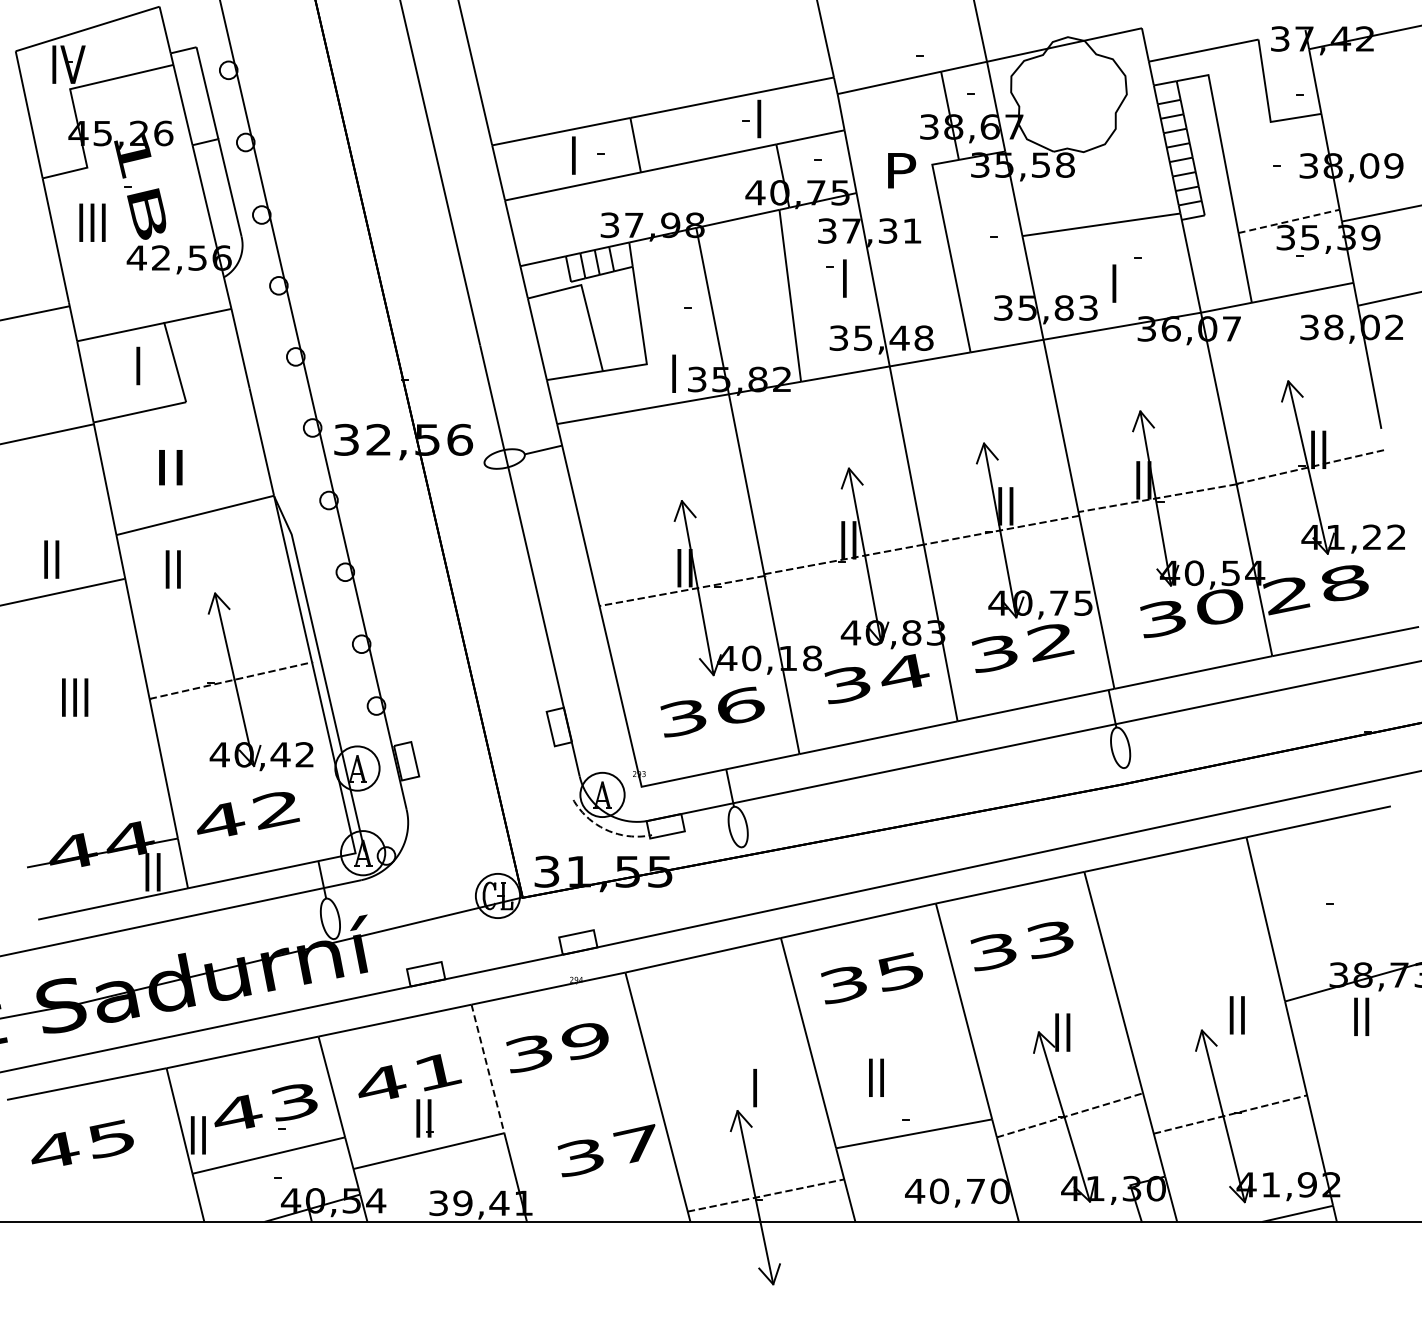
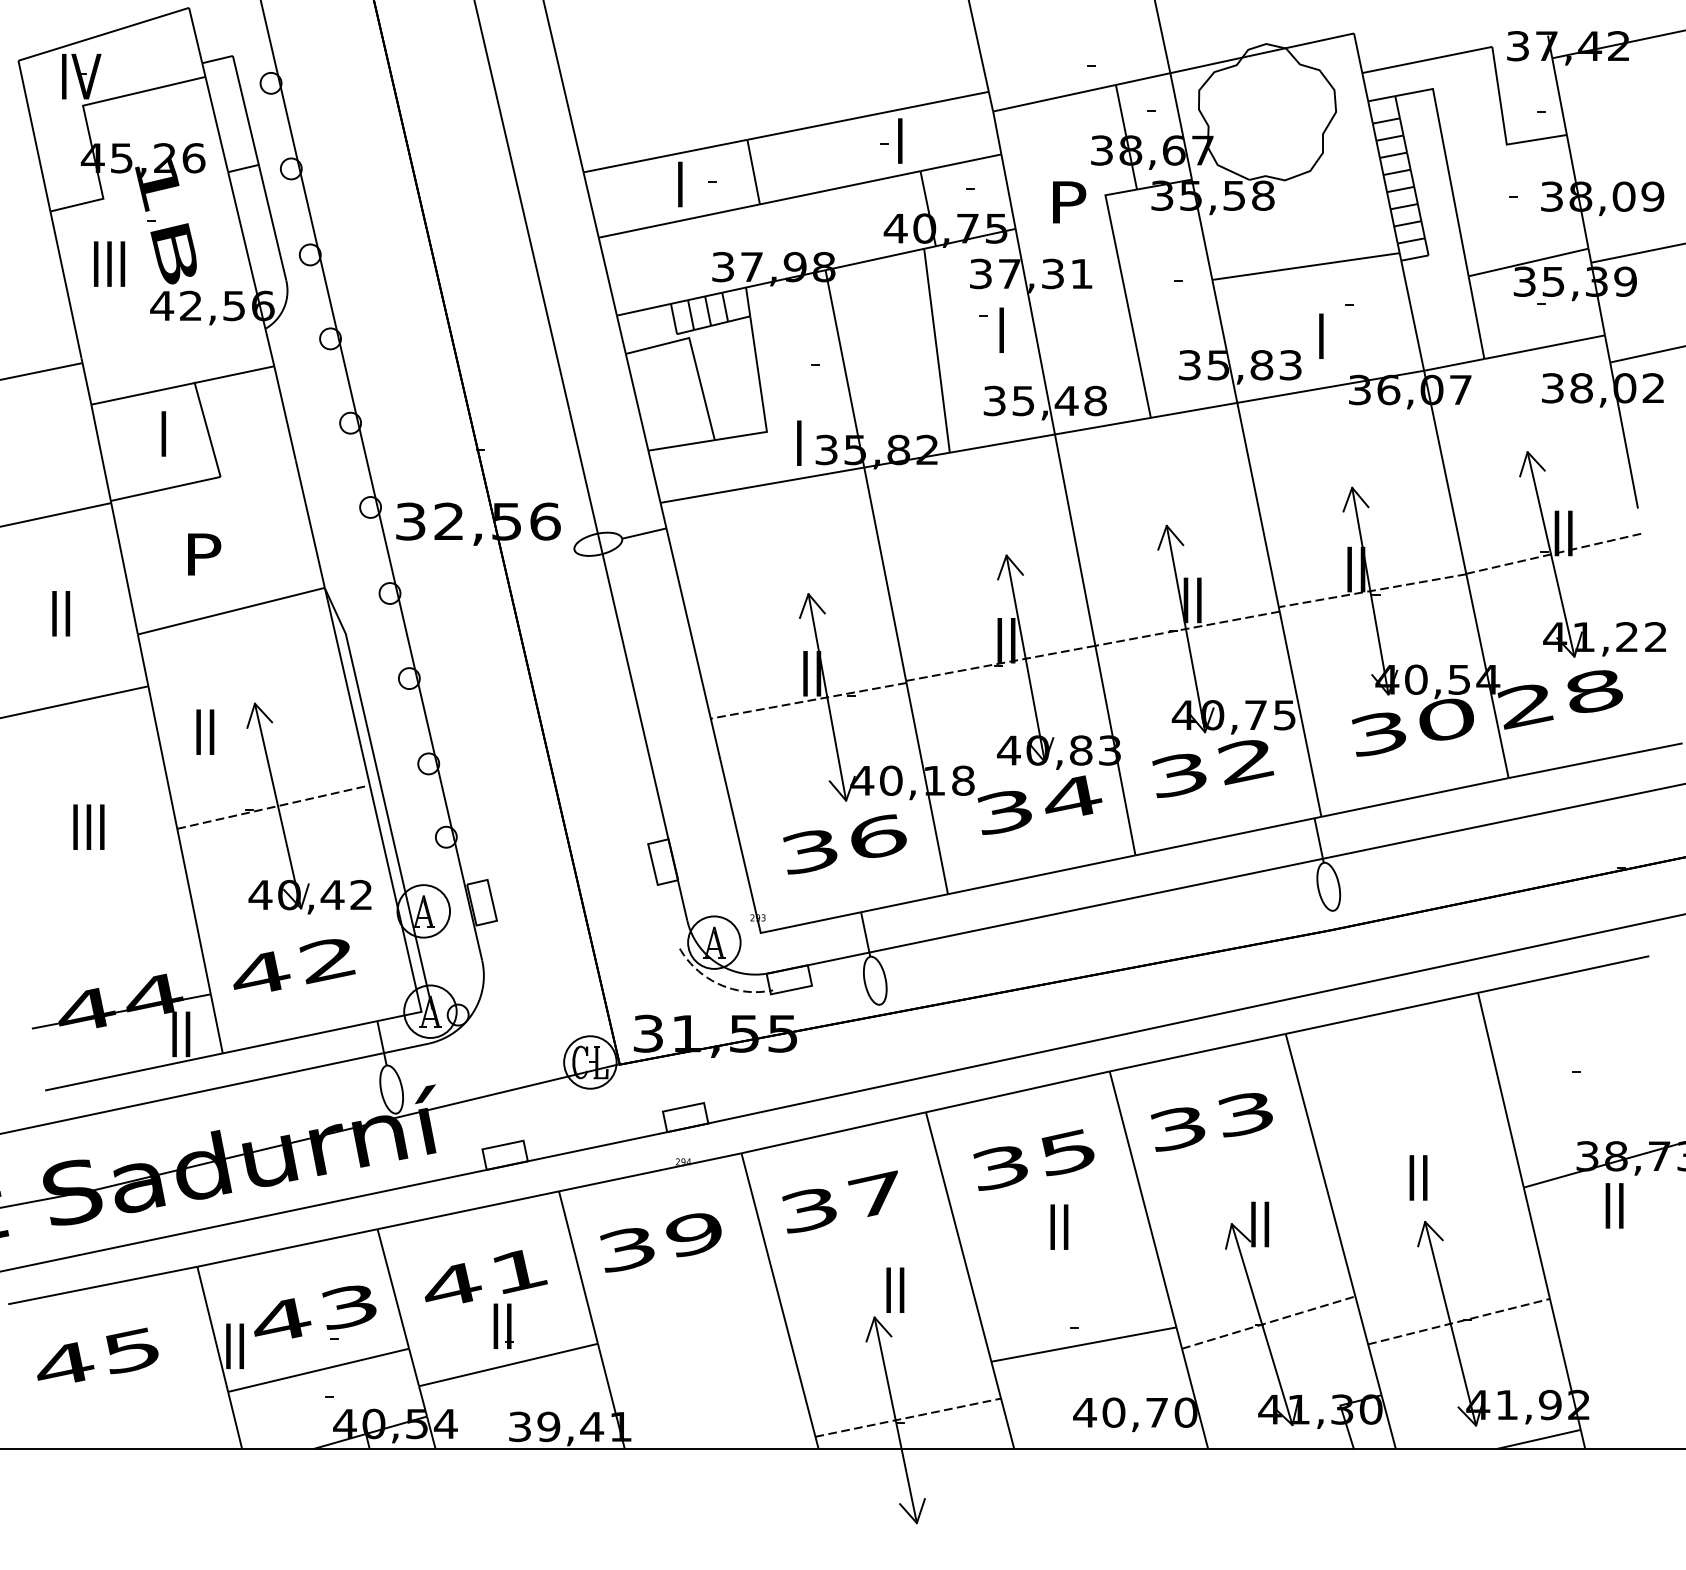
line: (1289, 221) -> (1529, 262), dashed -> solid
text: (172, 467) -> (204, 554), II -> P
text: (51, 559) -> (60, 613), moved
text: (172, 569) -> (204, 732), moved
text: (1236, 1015) -> (1417, 1178), moved
line: (487, 1068) -> (577, 1267), dashed -> solid
text: (876, 1077) -> (1059, 1226), moved
text: (754, 1087) -> (894, 1289), I -> II
text: (606, 1150) -> (840, 1201), moved

